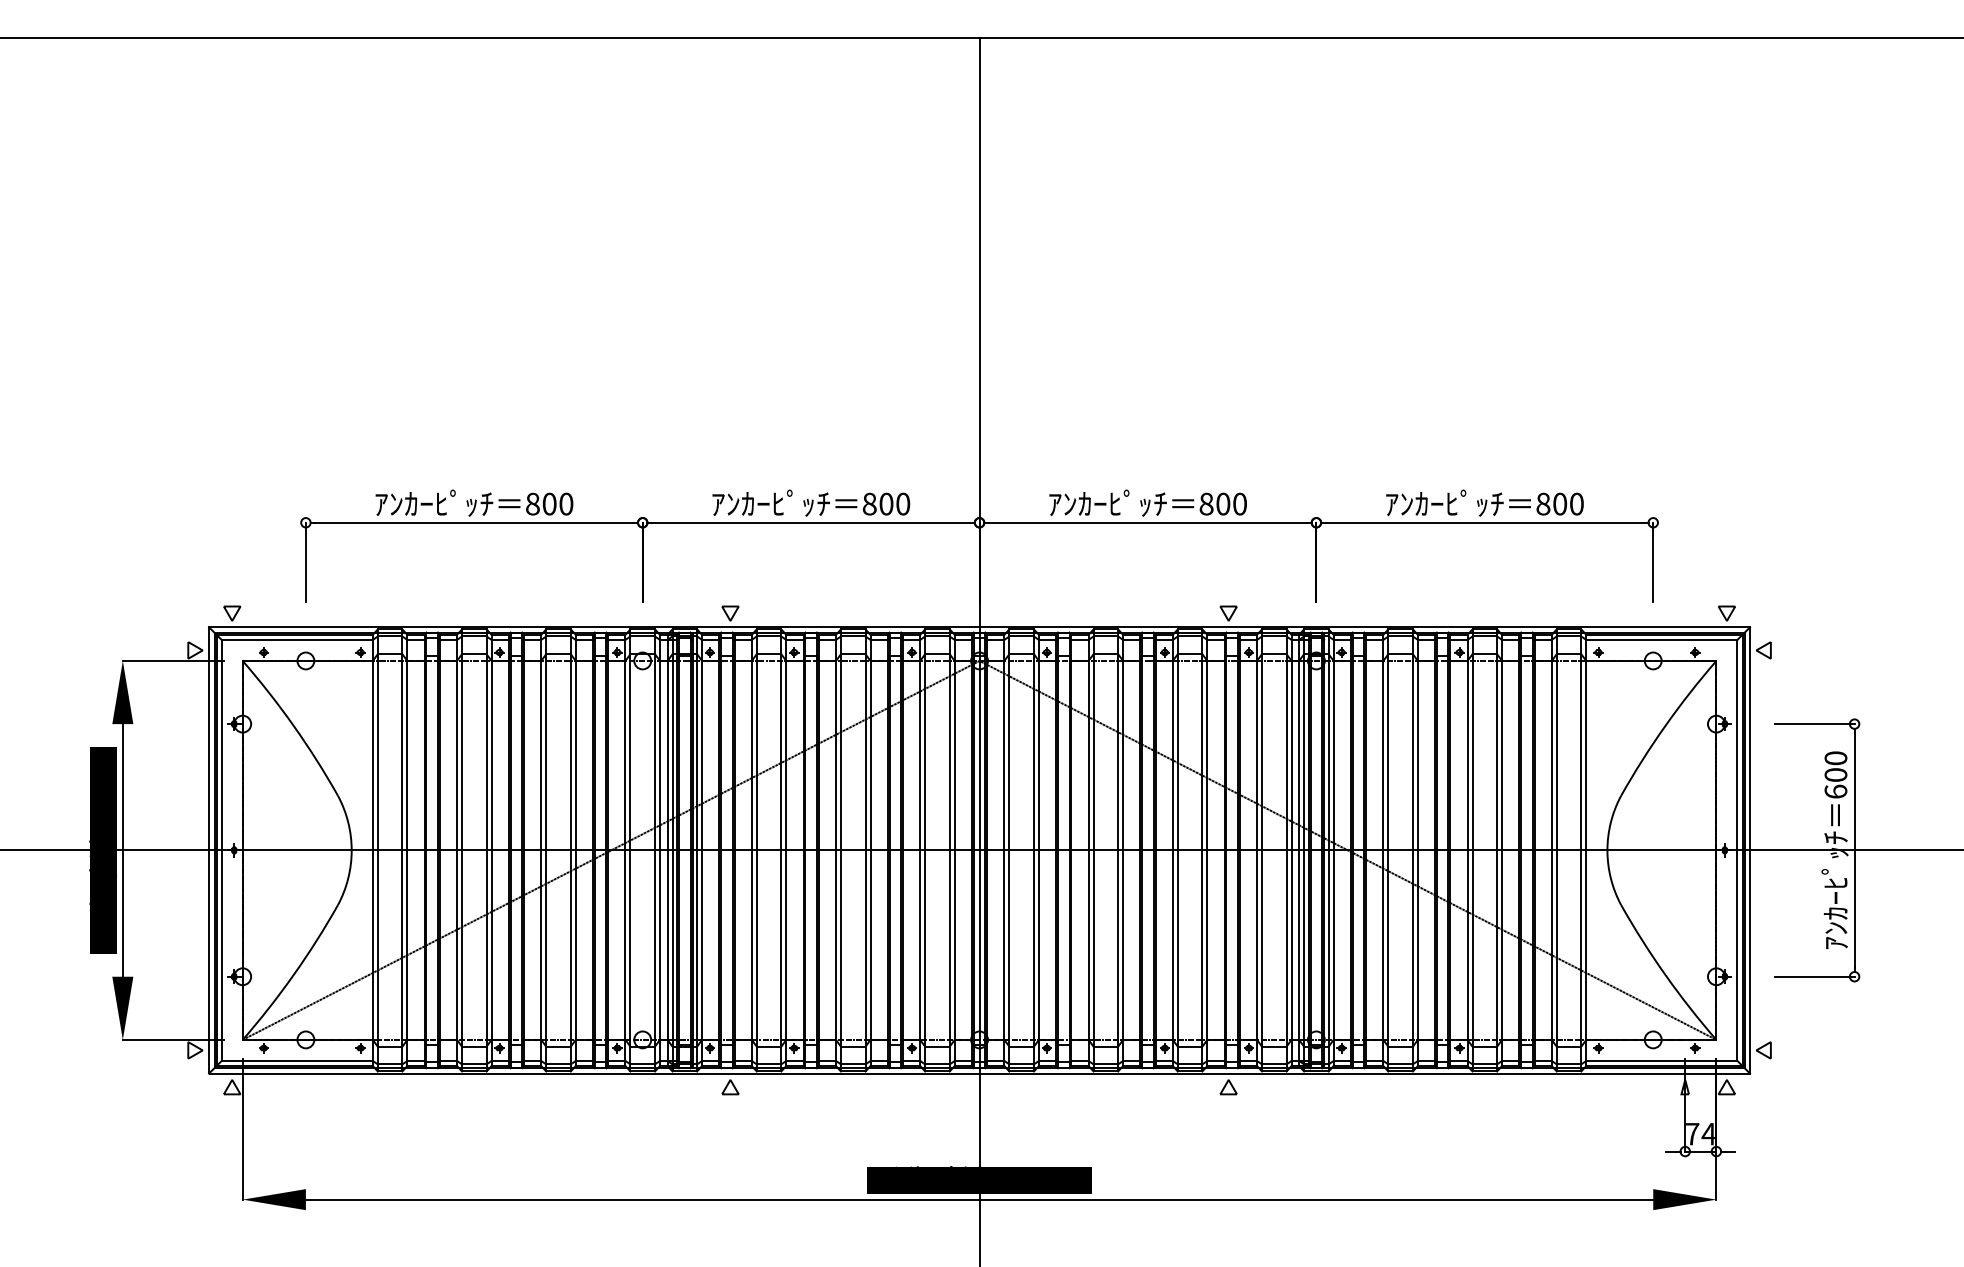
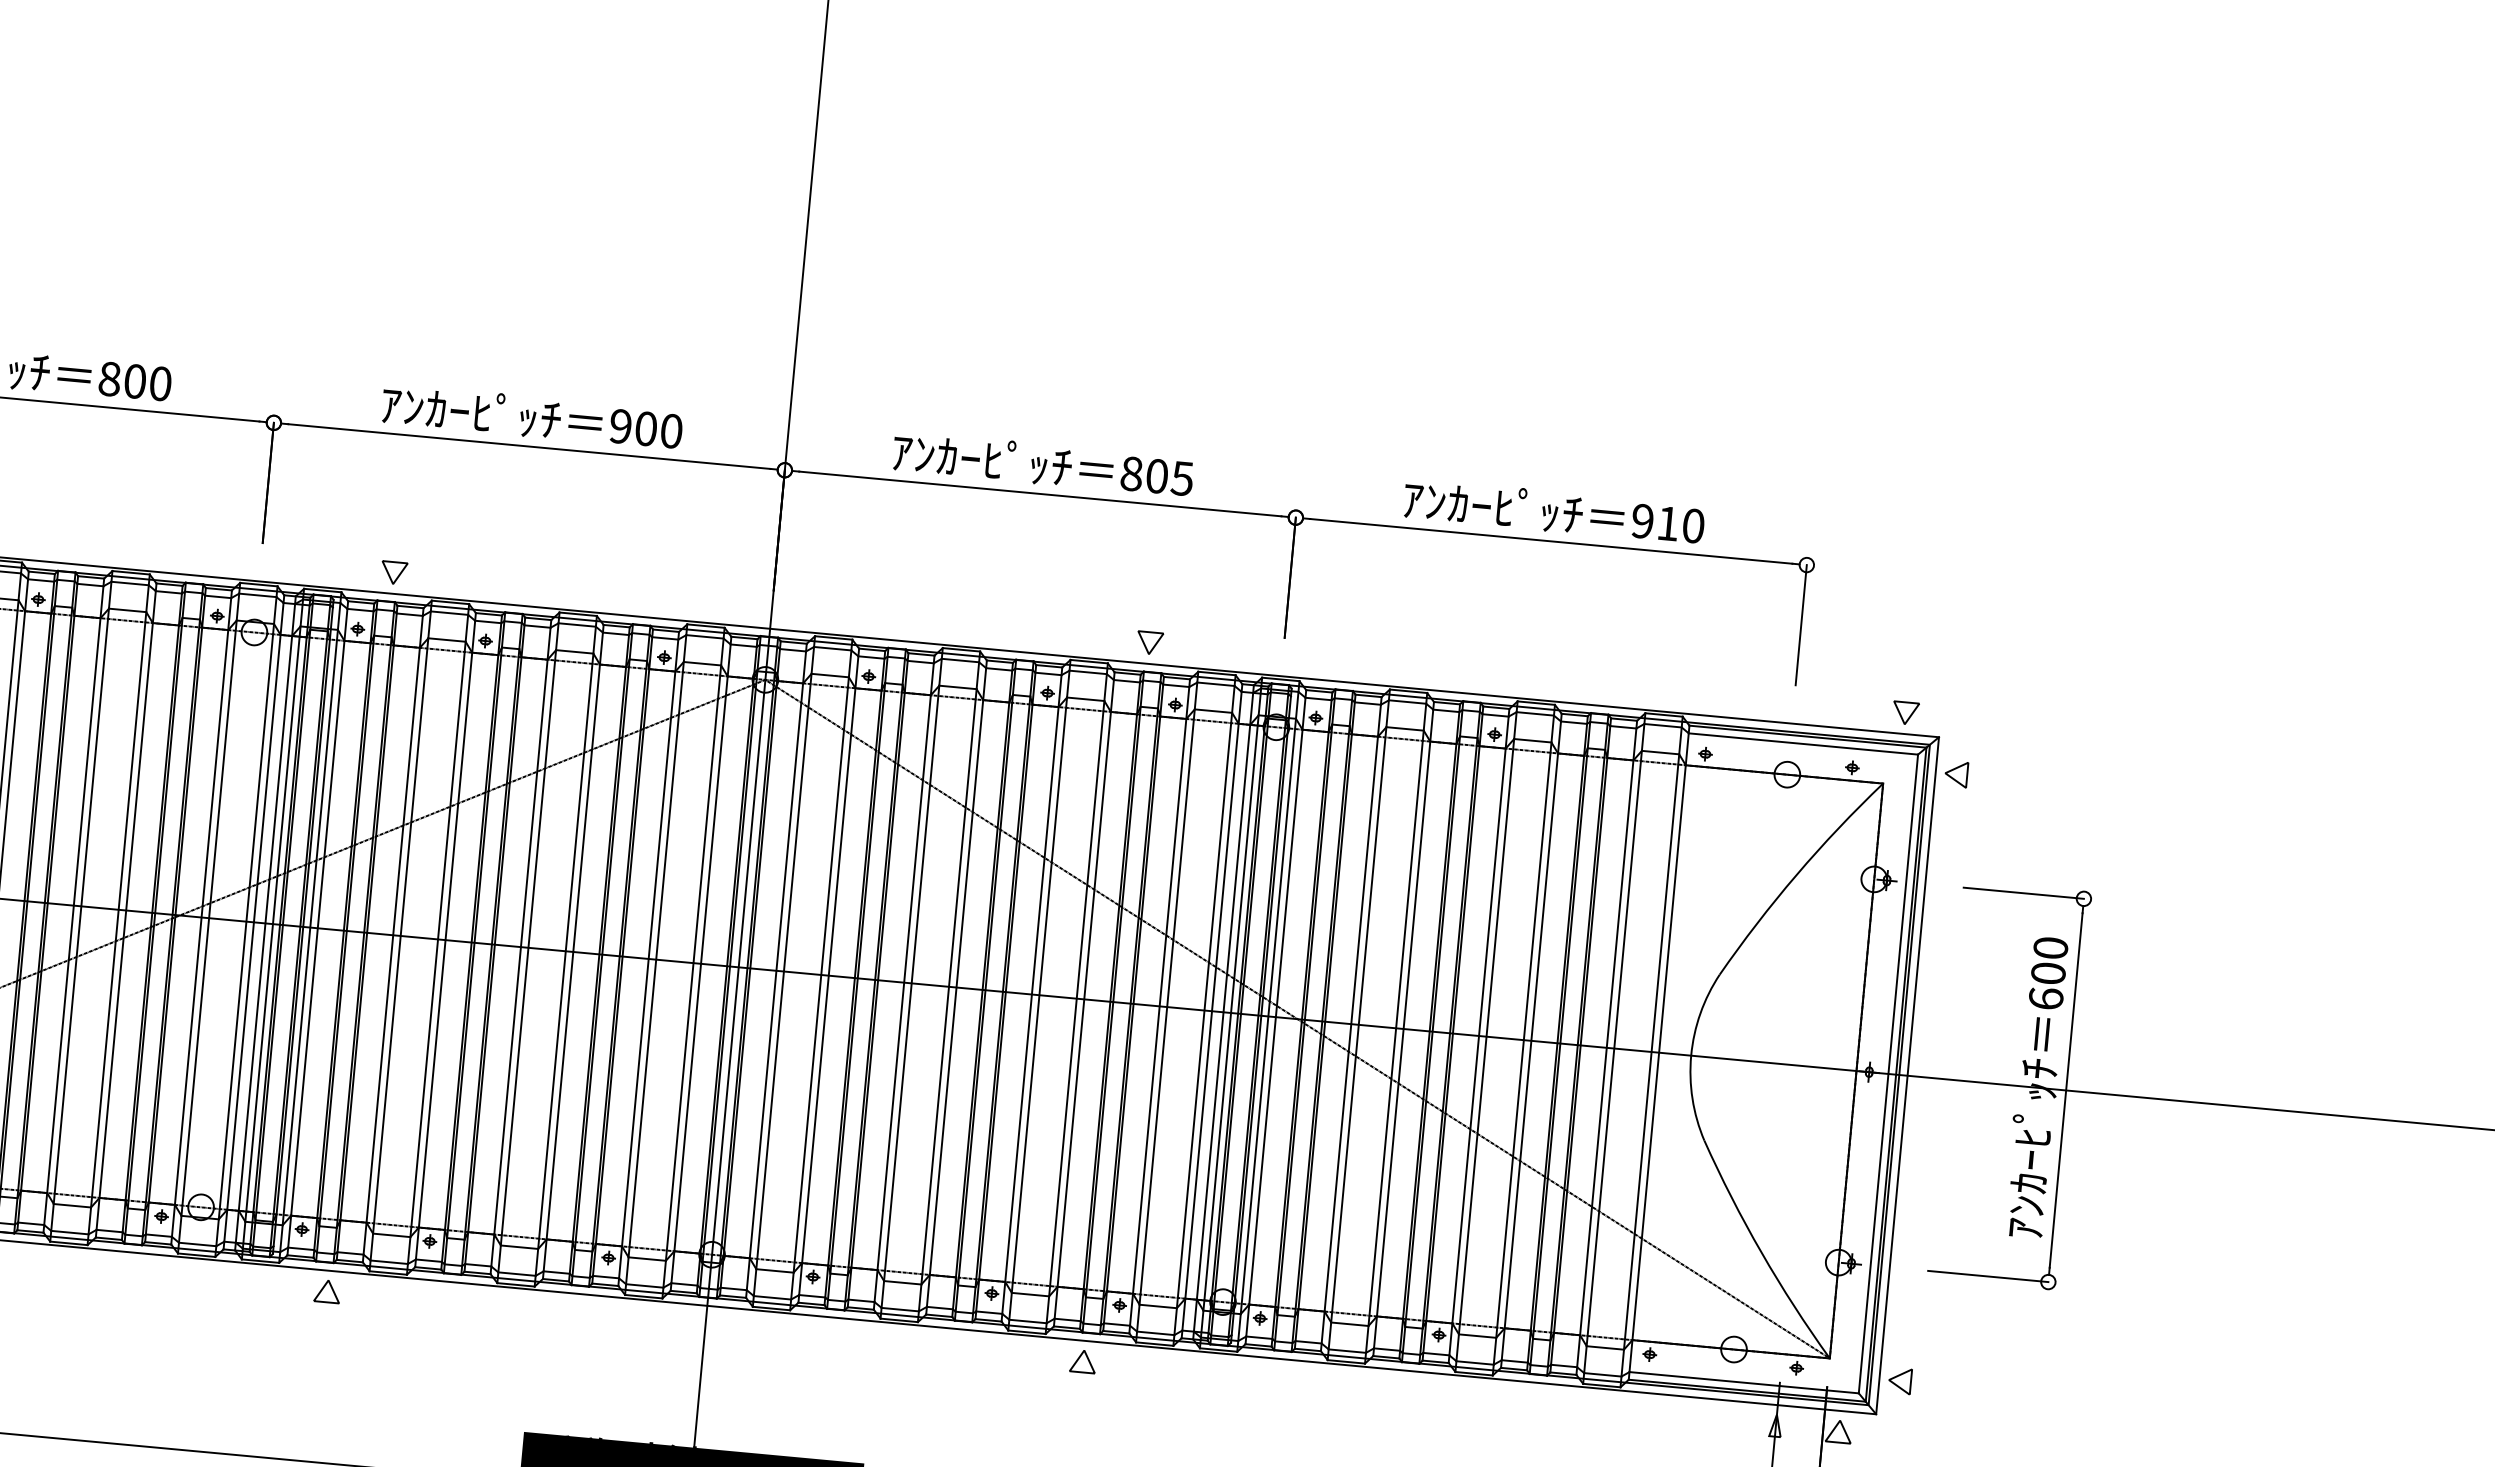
text: (869, 503) -> (620, 425), 800 -> 900
text: (1239, 503) -> (1181, 477), 800 -> 805
text: (1551, 503) -> (1655, 521), 800 -> 910

